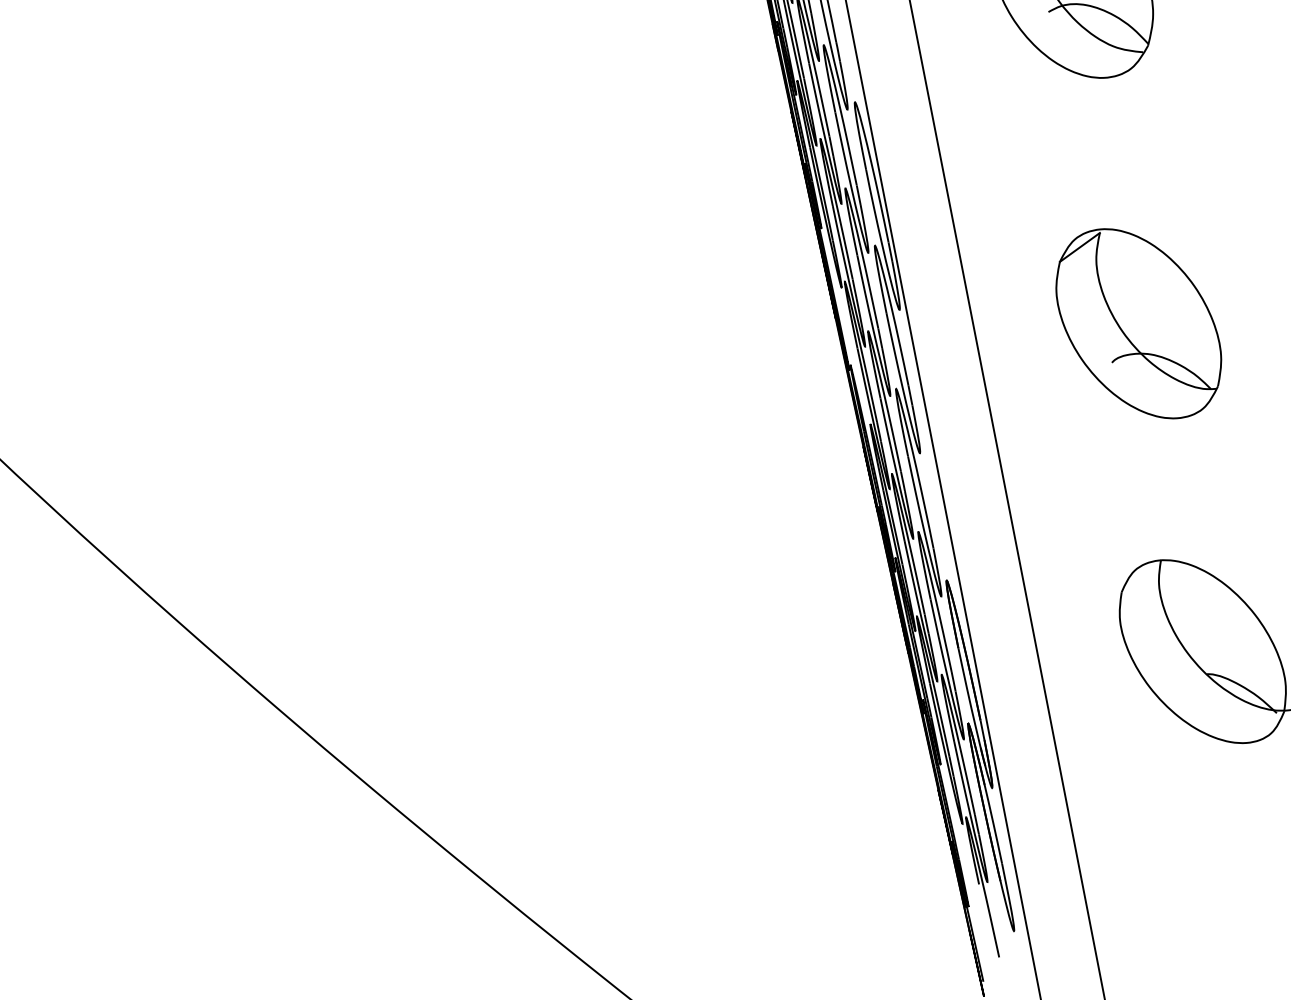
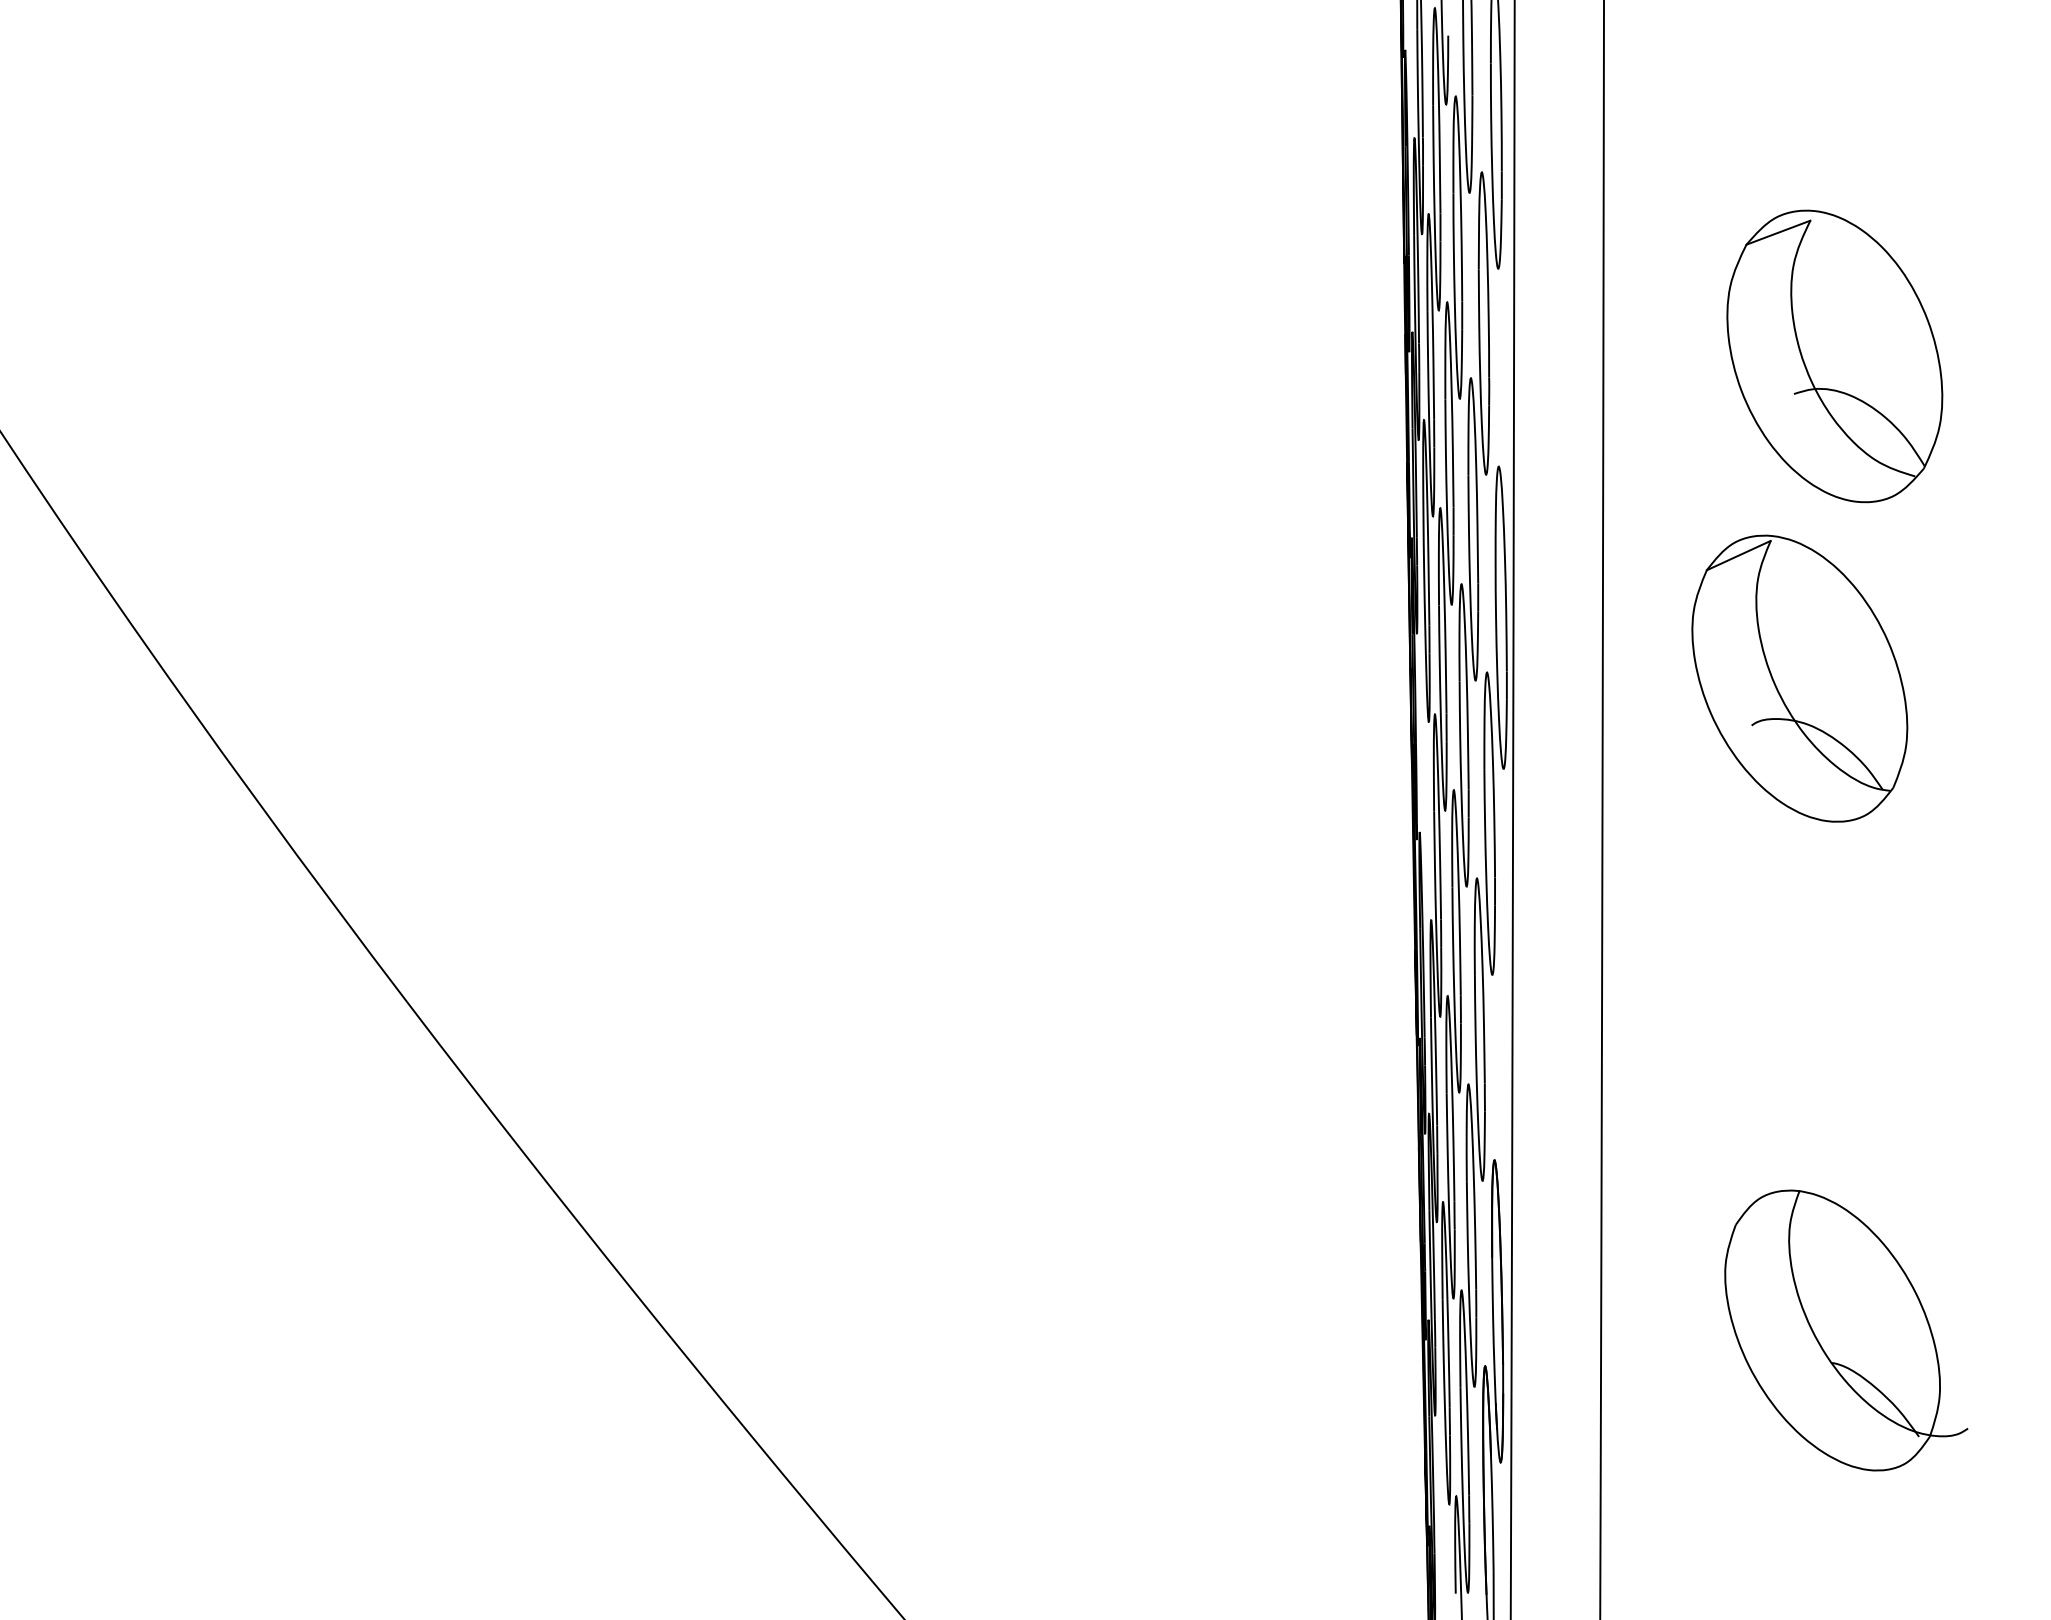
part: (1138, 323) -> (1799, 678), moved

